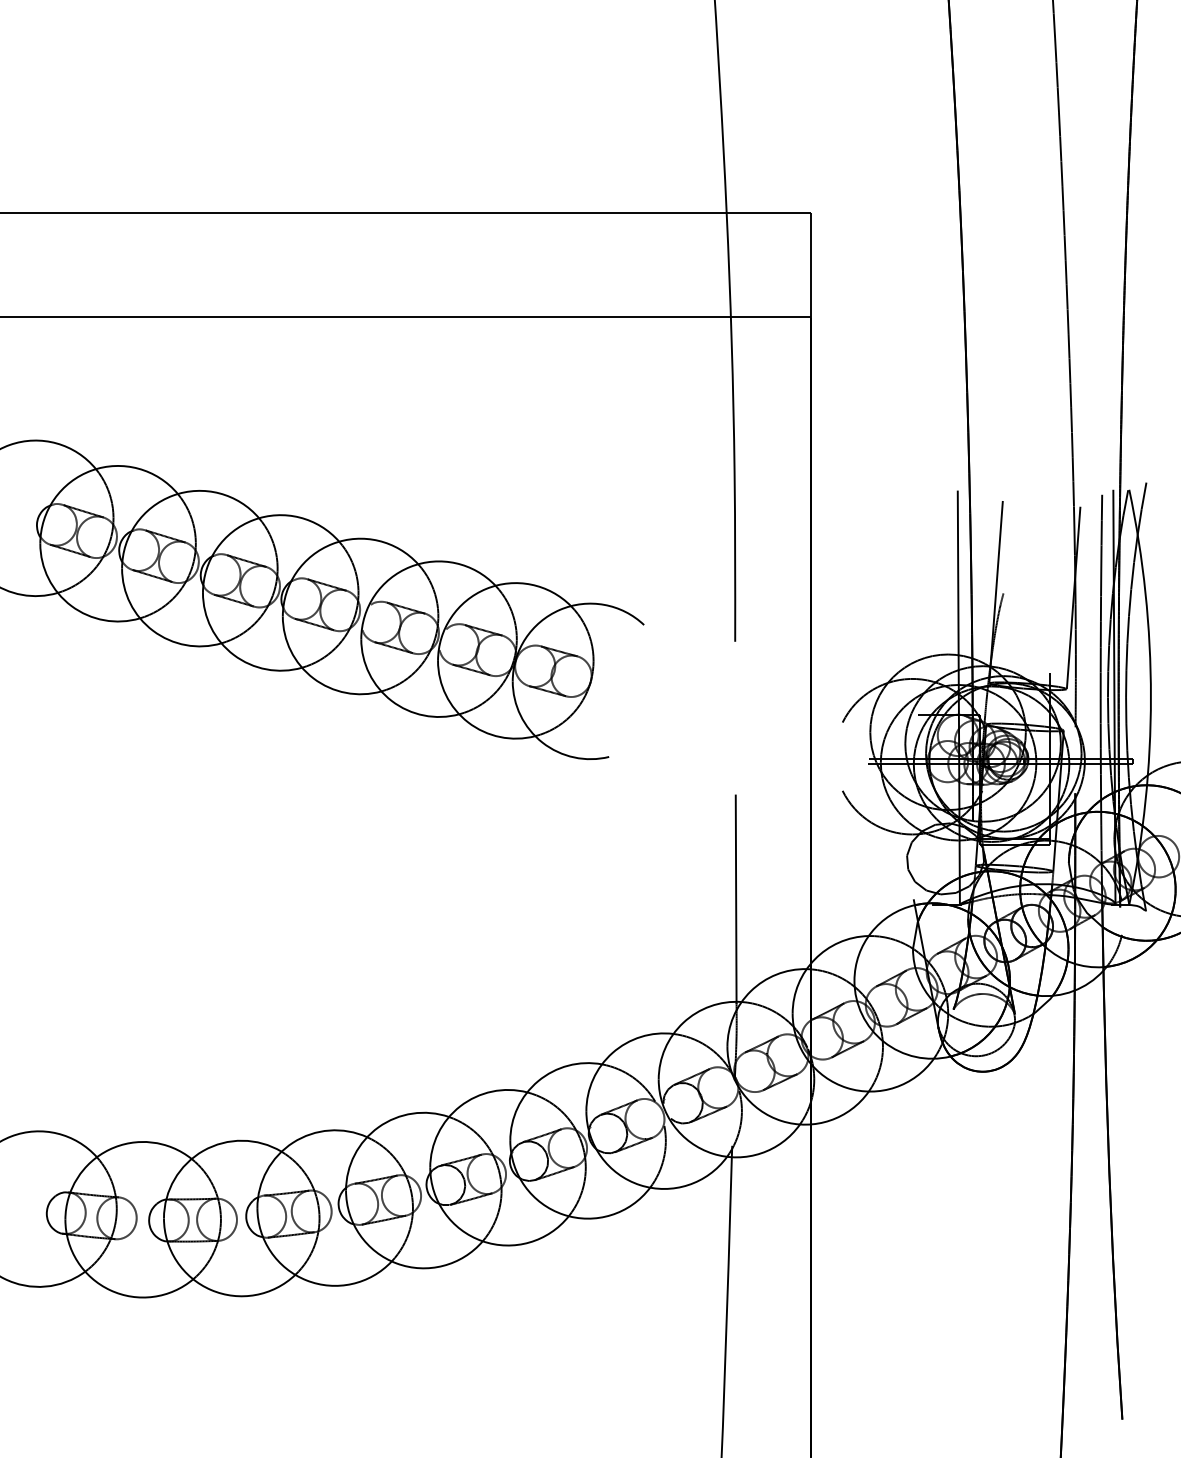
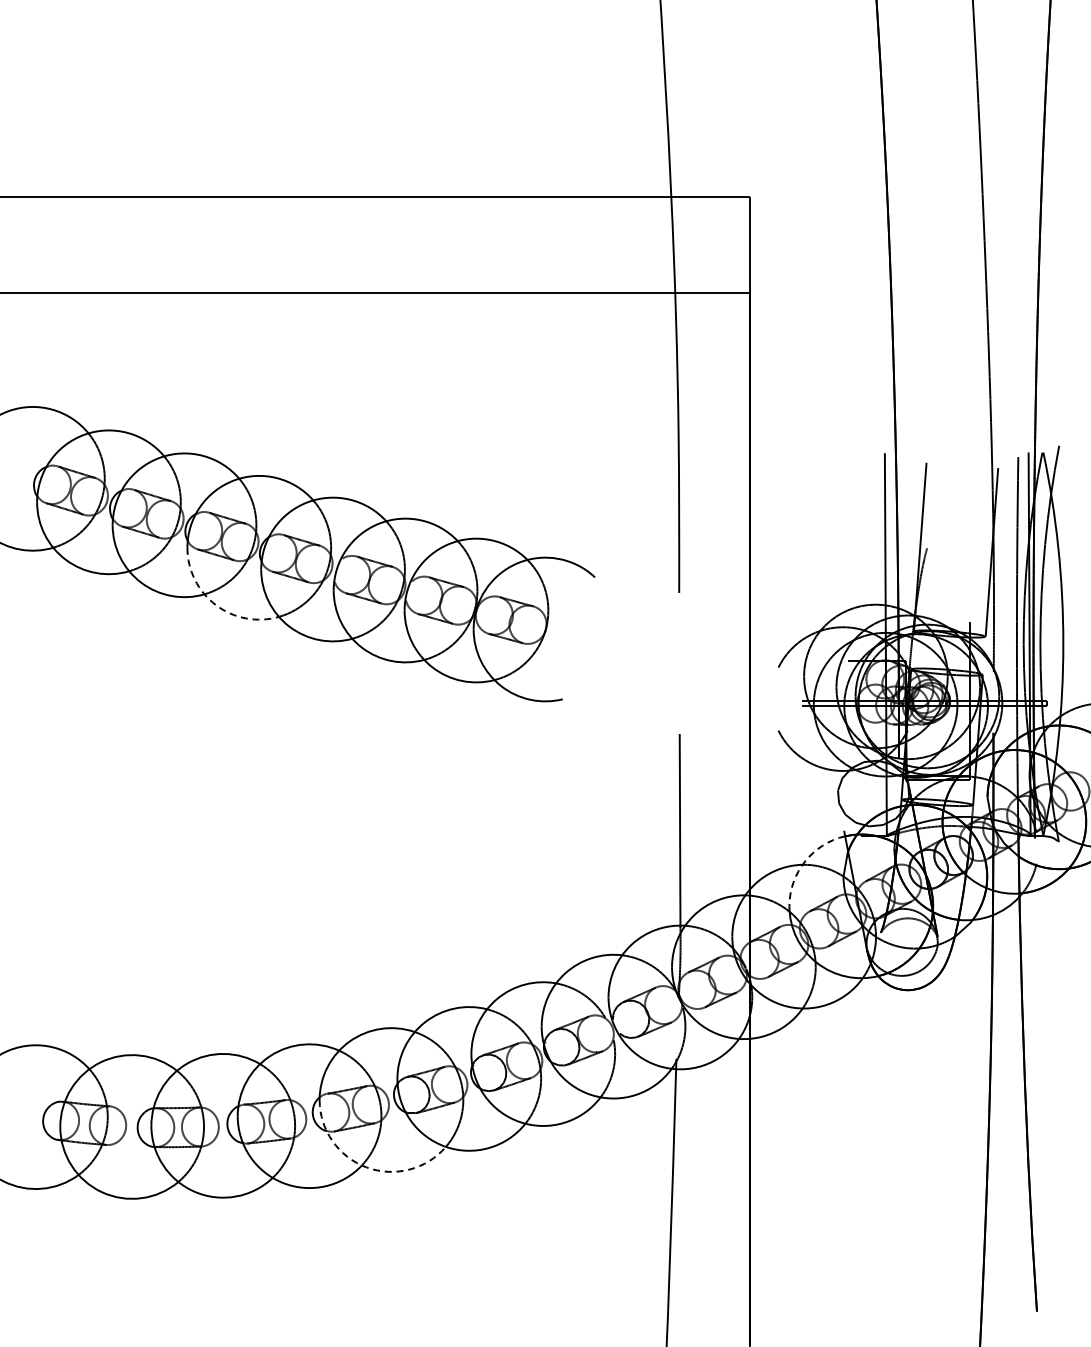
arc: (233, 655) -> (215, 605), solid -> dashed
arc: (871, 932) -> (805, 861), solid -> dashed
arc: (396, 1263) -> (366, 1167), solid -> dashed

